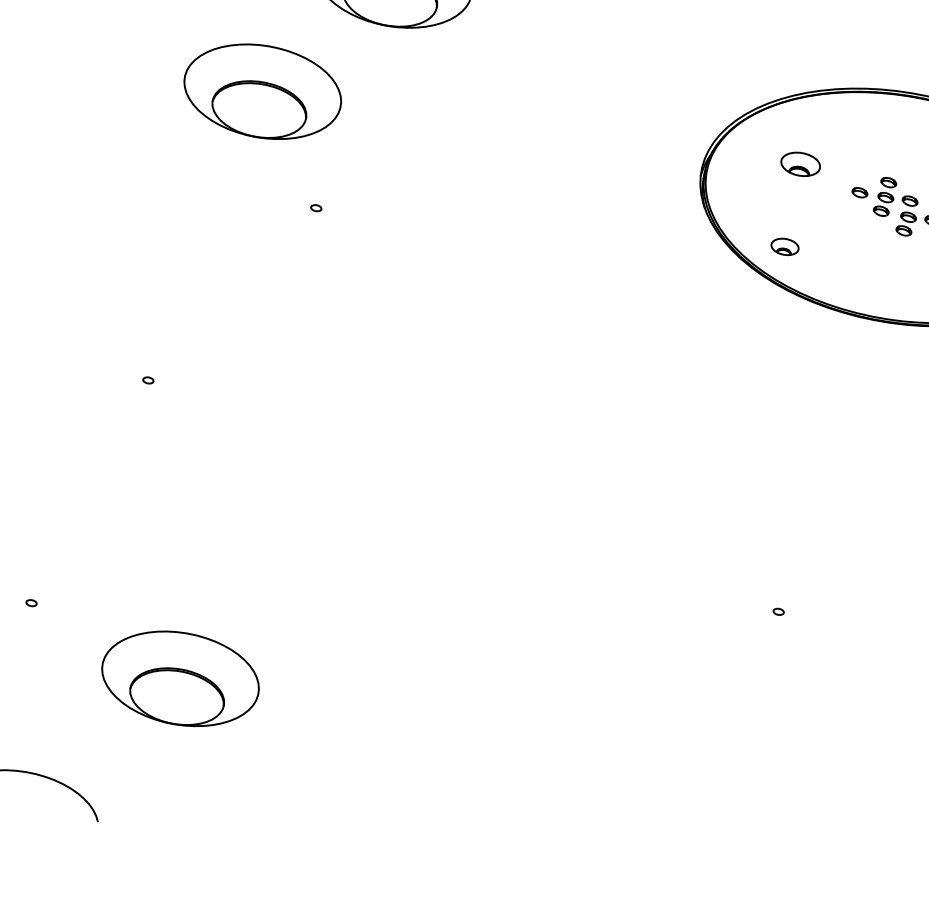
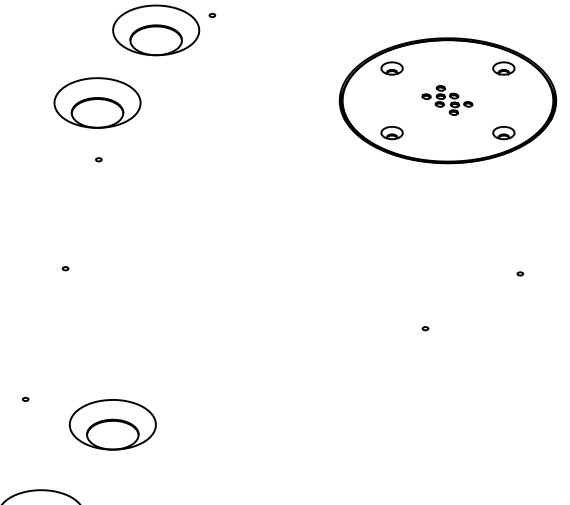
part: (799, 164) -> (391, 68), moved
part: (315, 207) -> (98, 159), moved
part: (783, 247) -> (391, 133), size x1.43

